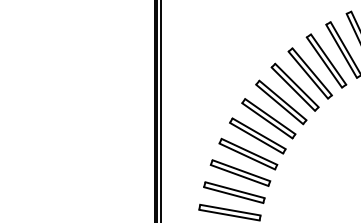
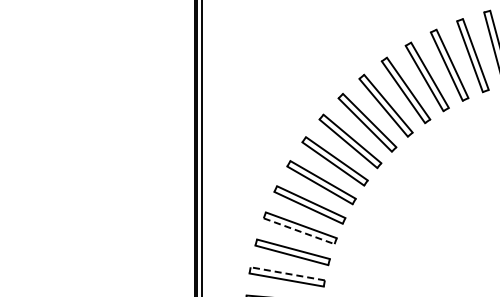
line: (239, 175) -> (299, 231), solid -> dashed
line: (230, 209) -> (287, 273), solid -> dashed

